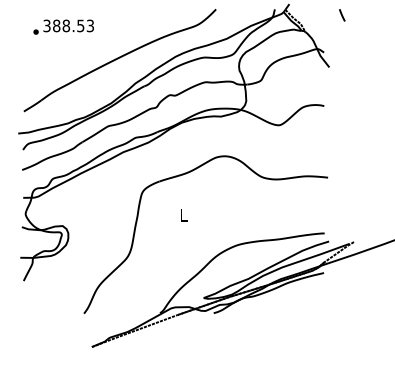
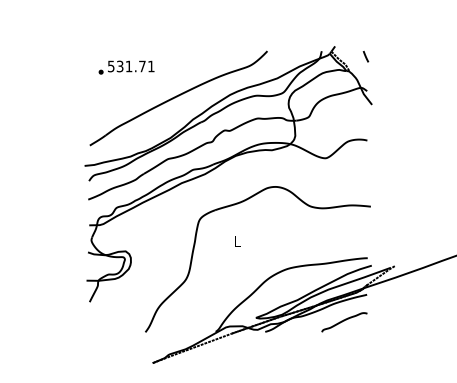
line: (341, 15) -> (365, 56), moved
text: (68, 25) -> (131, 66), 388.53 -> 531.71
curve: (299, 301) -> (344, 321), added

